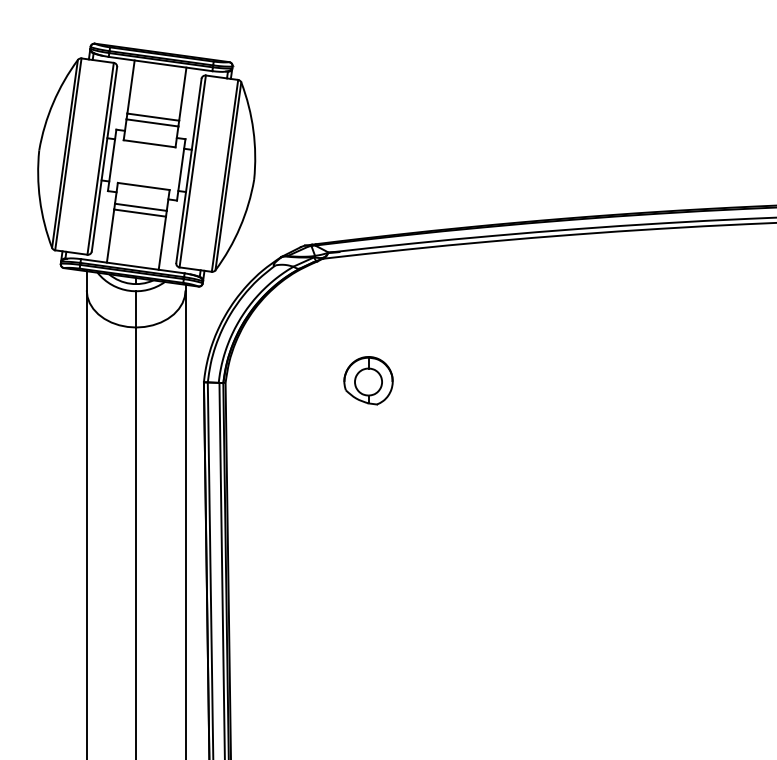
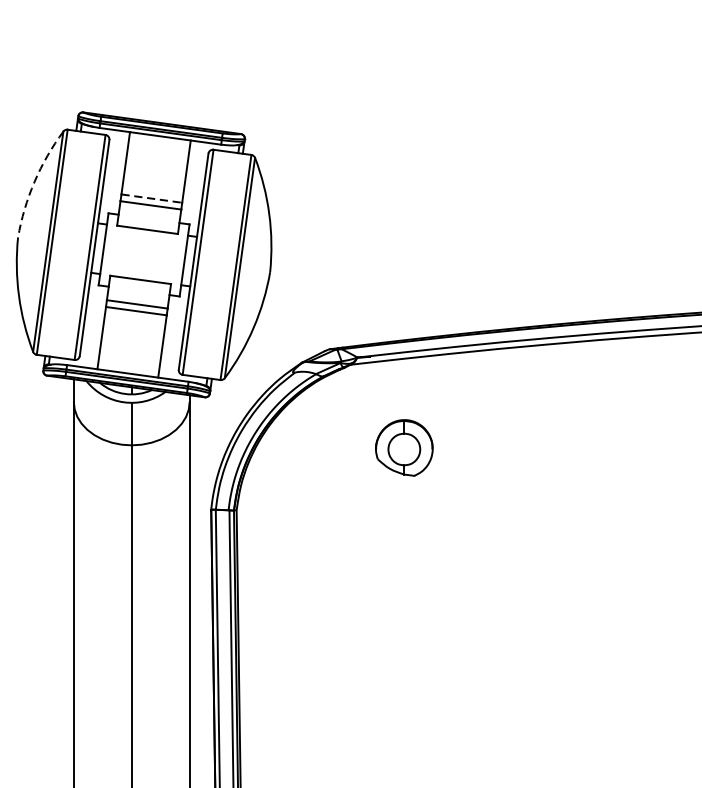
arc: (53, 102) -> (34, 181), solid -> dashed
line: (153, 117) -> (152, 199), solid -> dashed
part: (368, 380) -> (404, 447), moved

